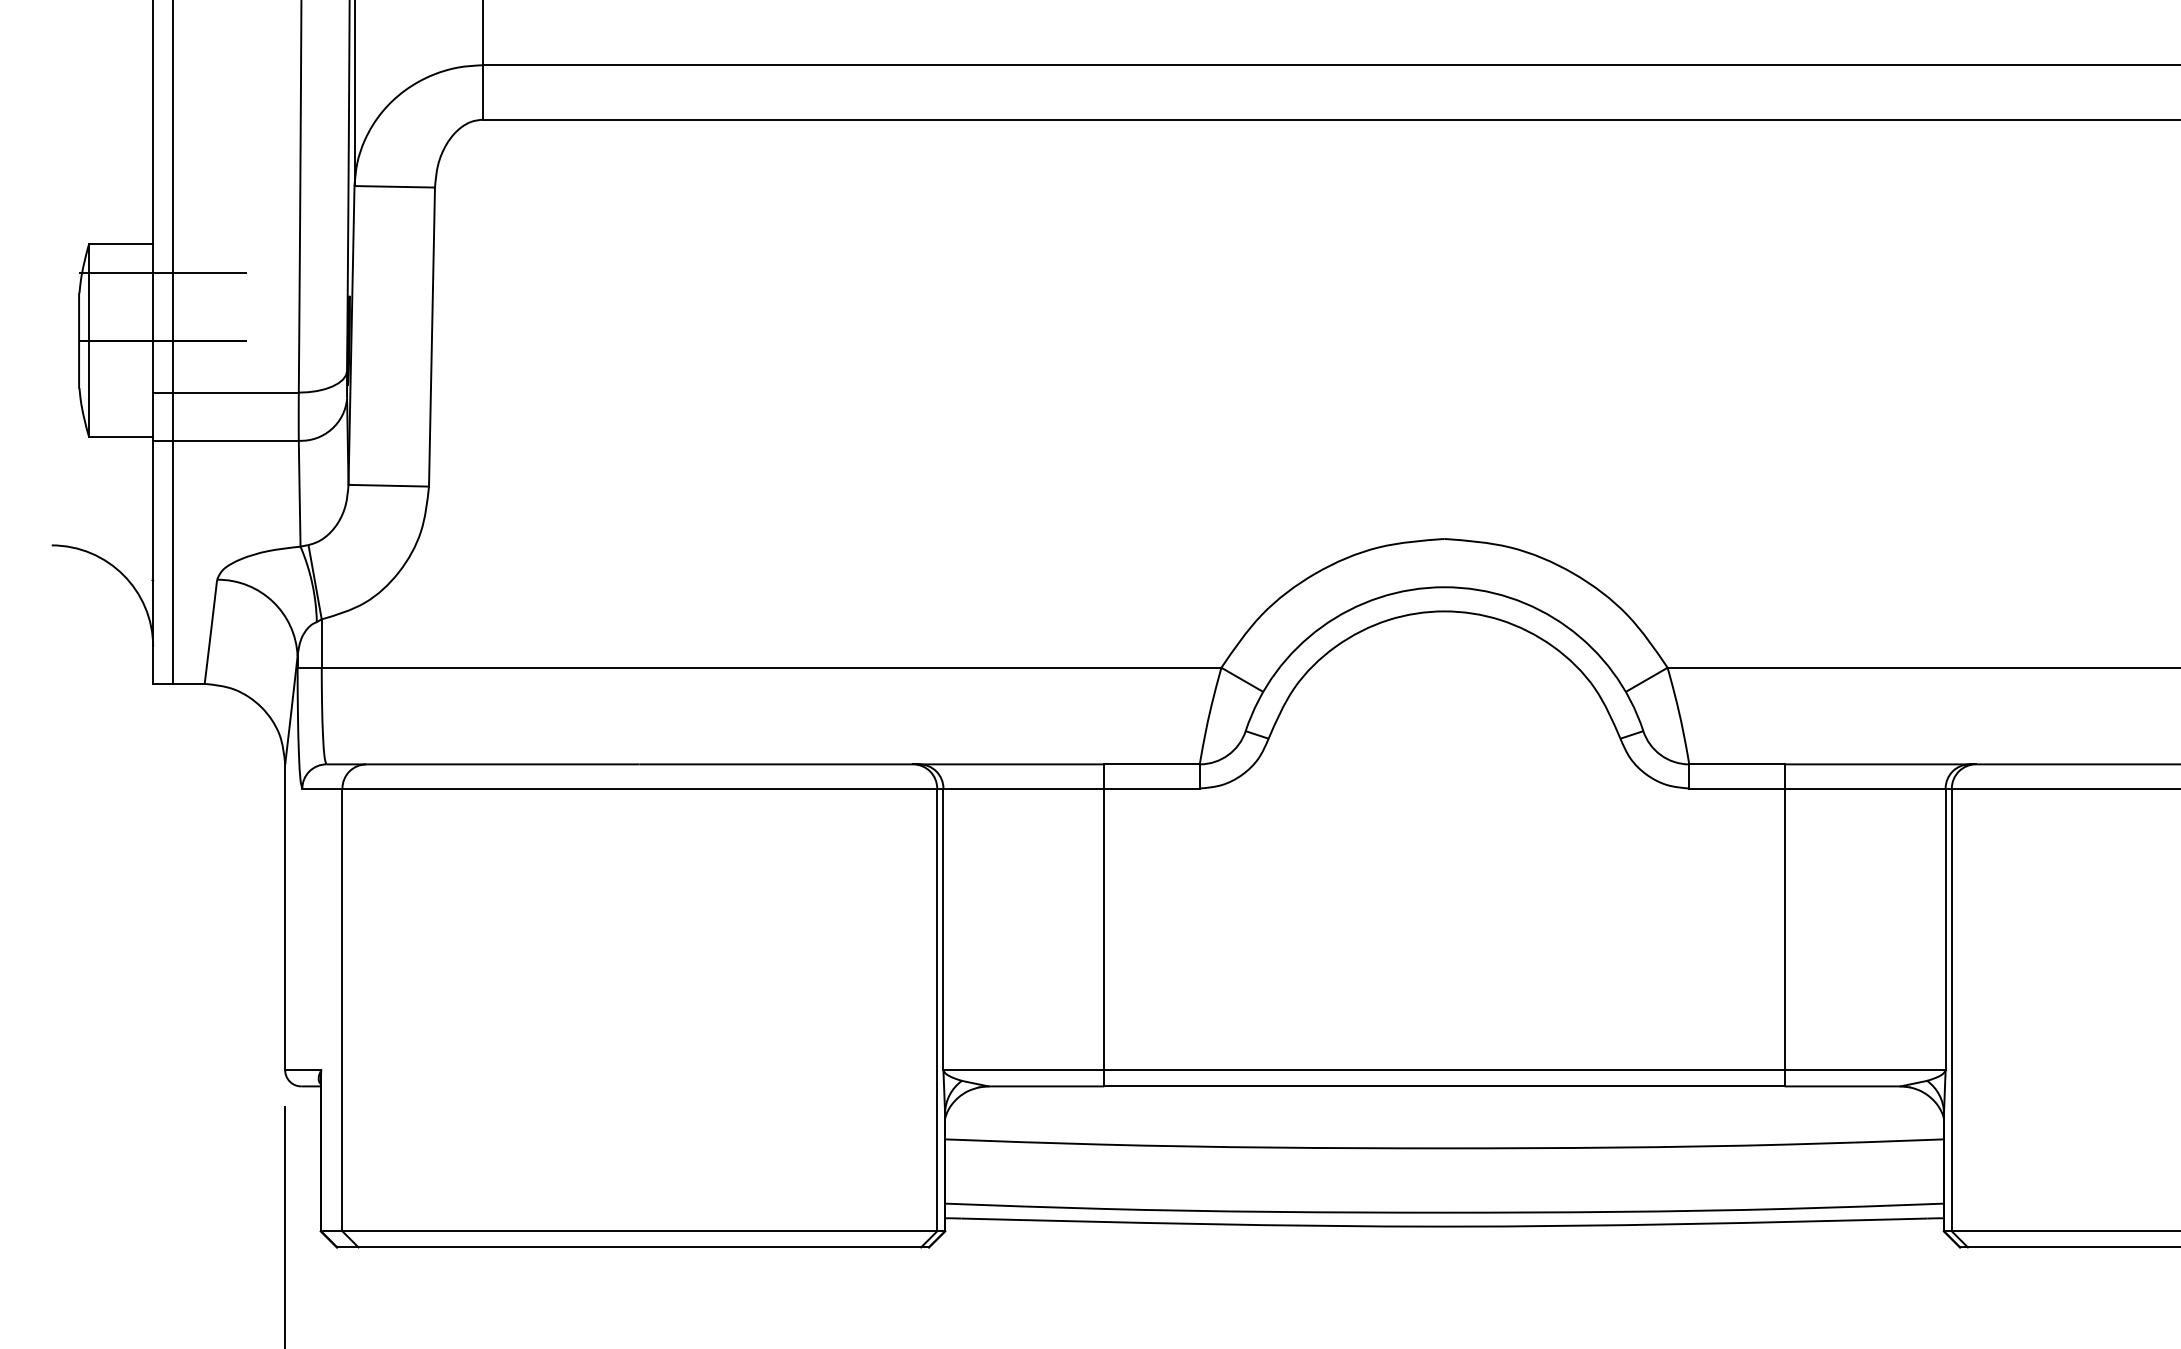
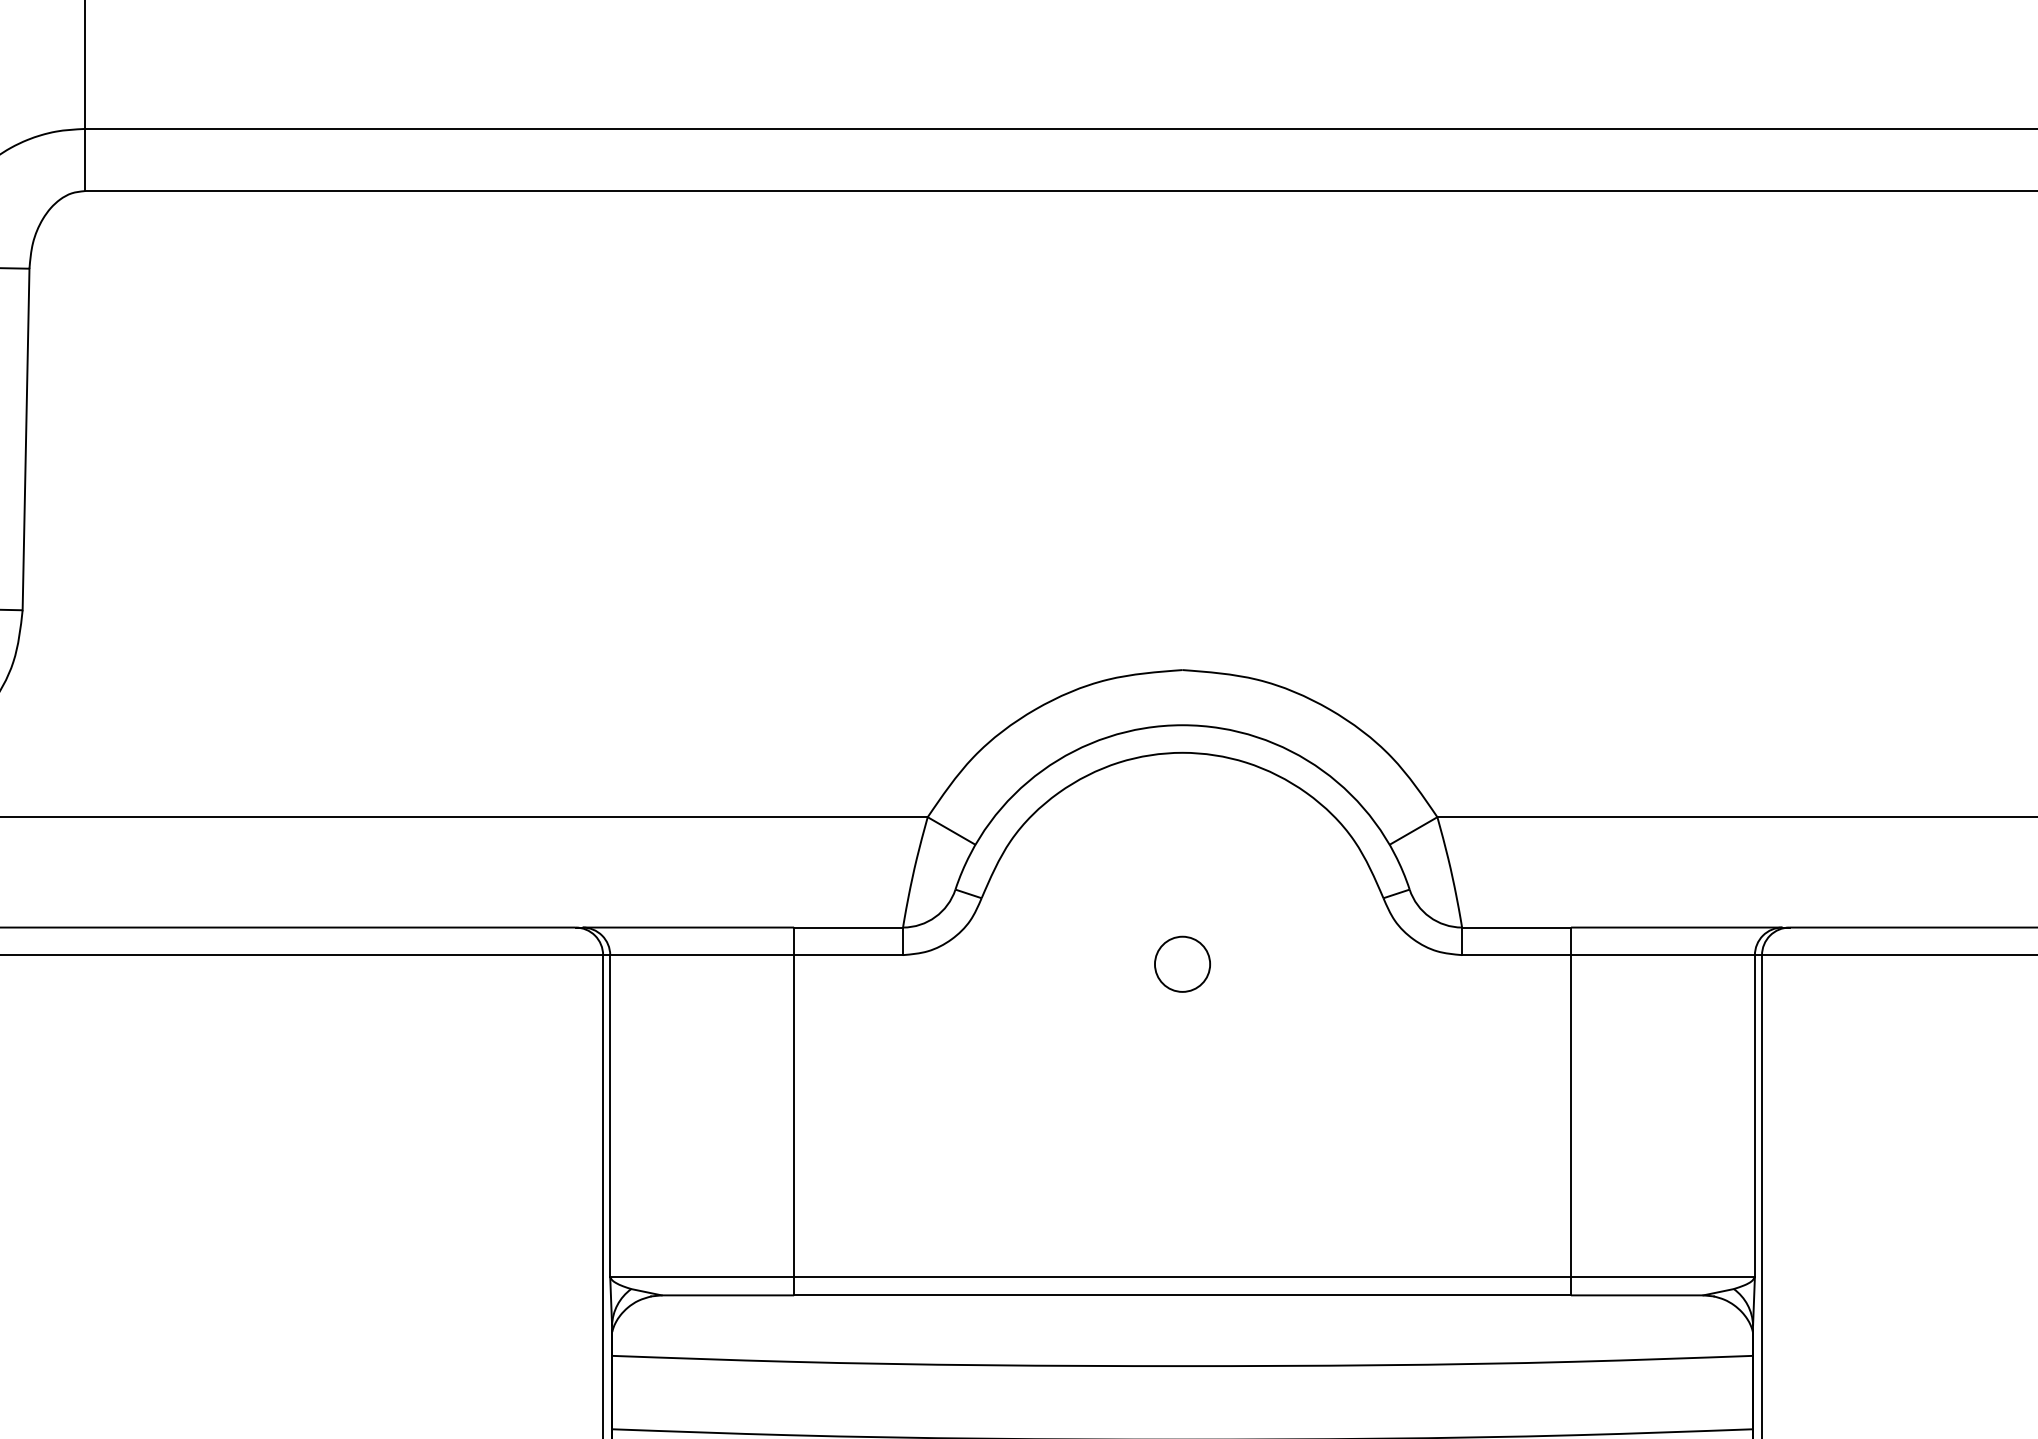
circle: (1444, 796) -> (1182, 964), added

